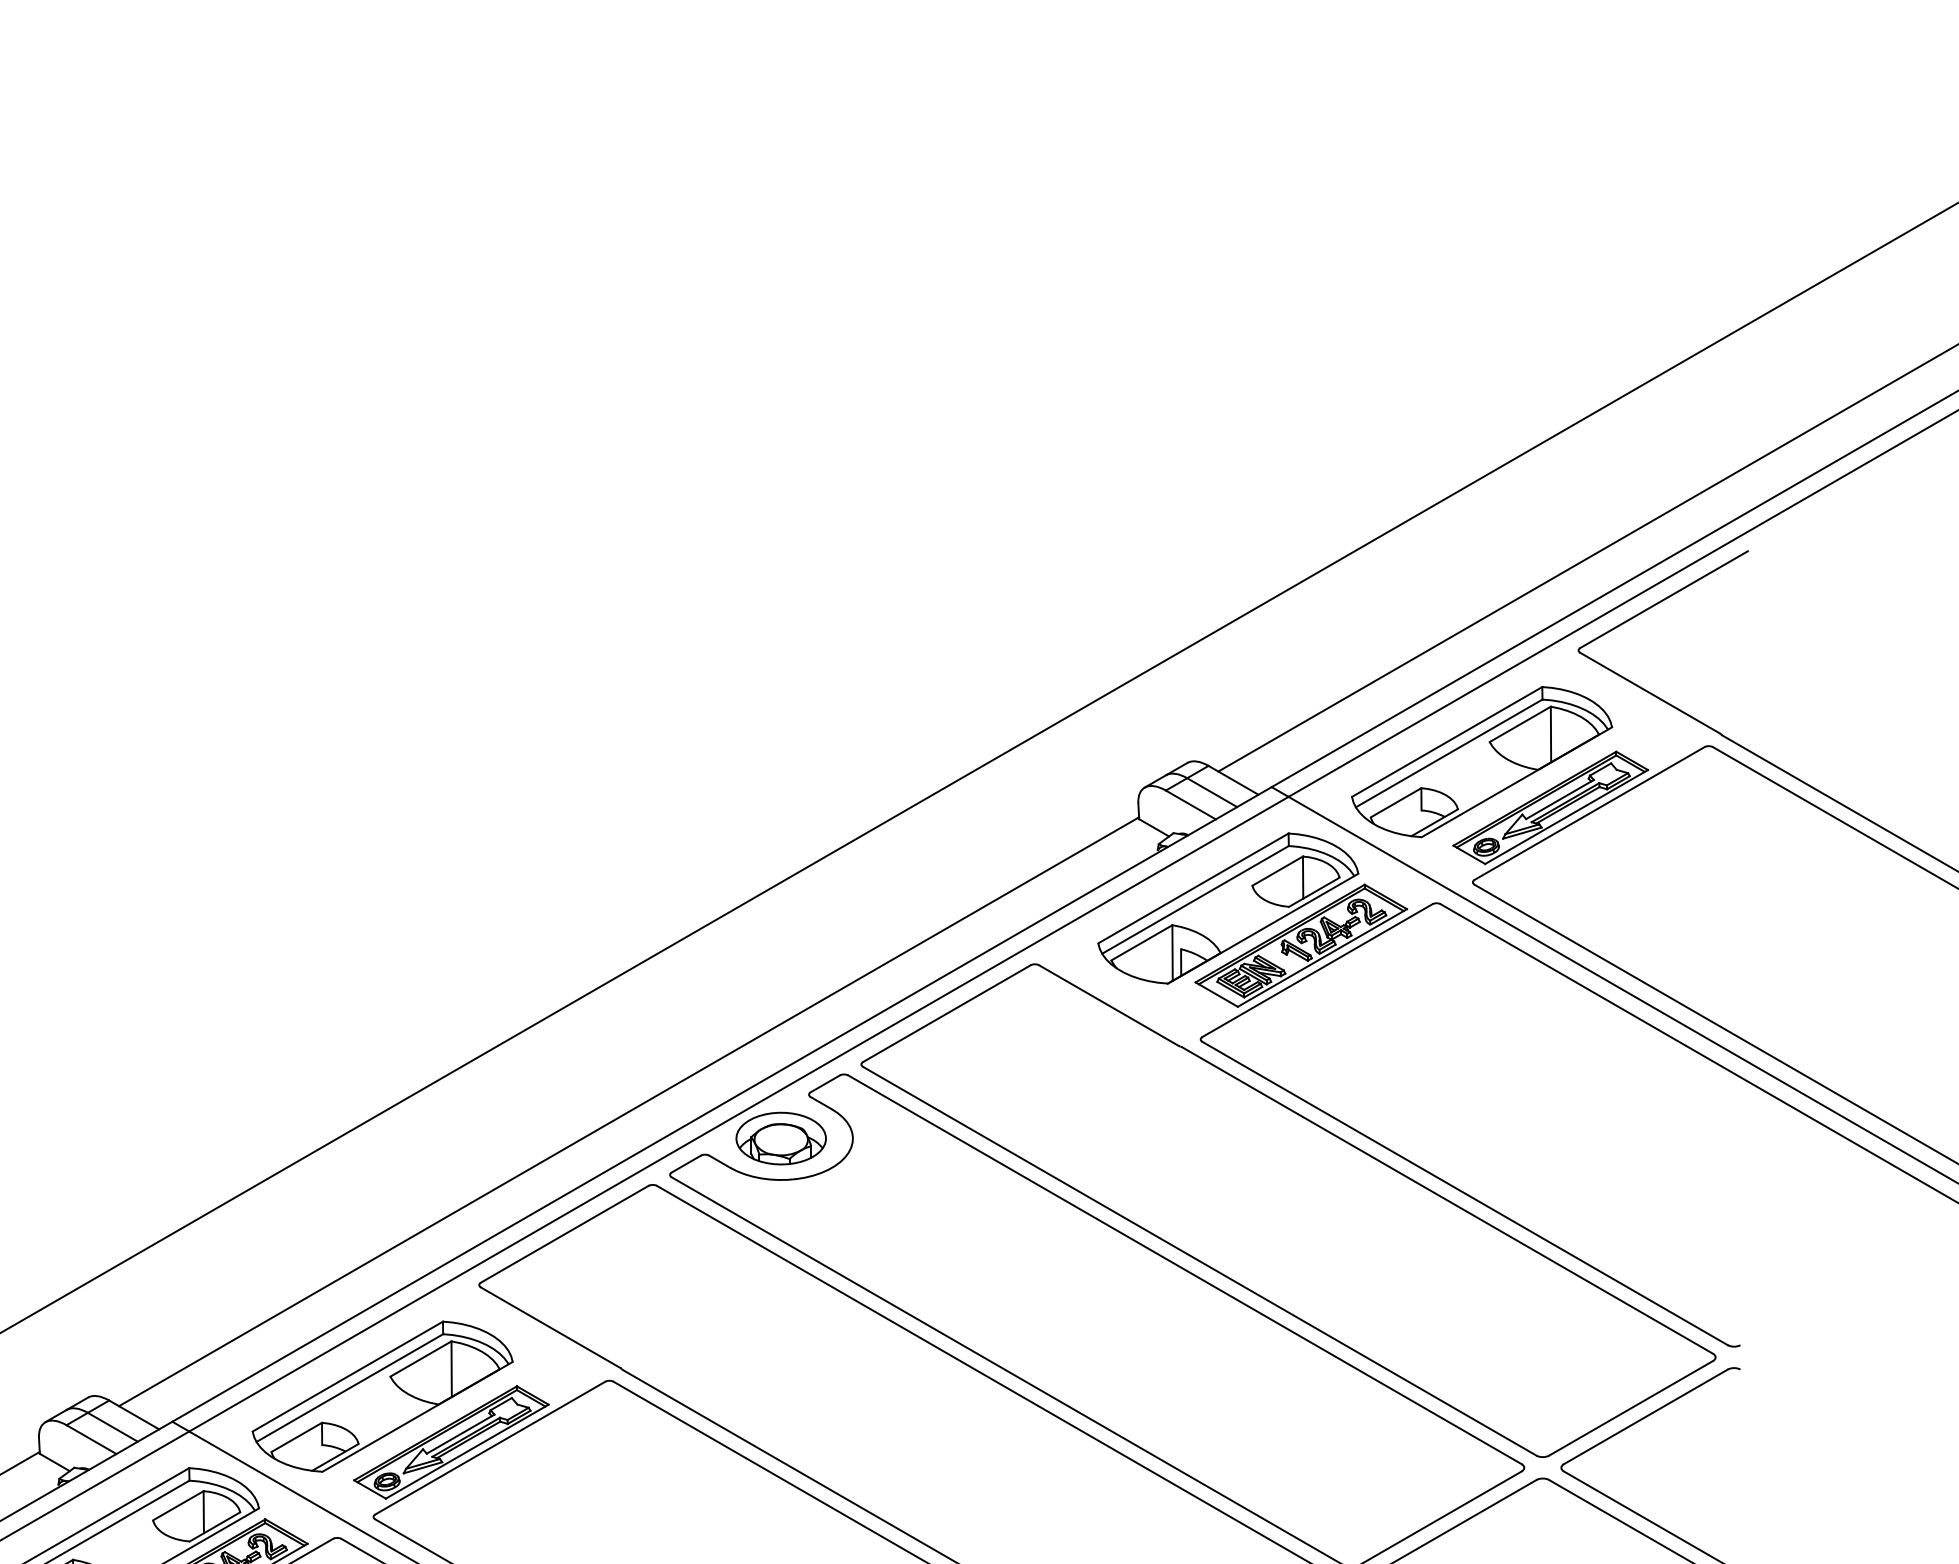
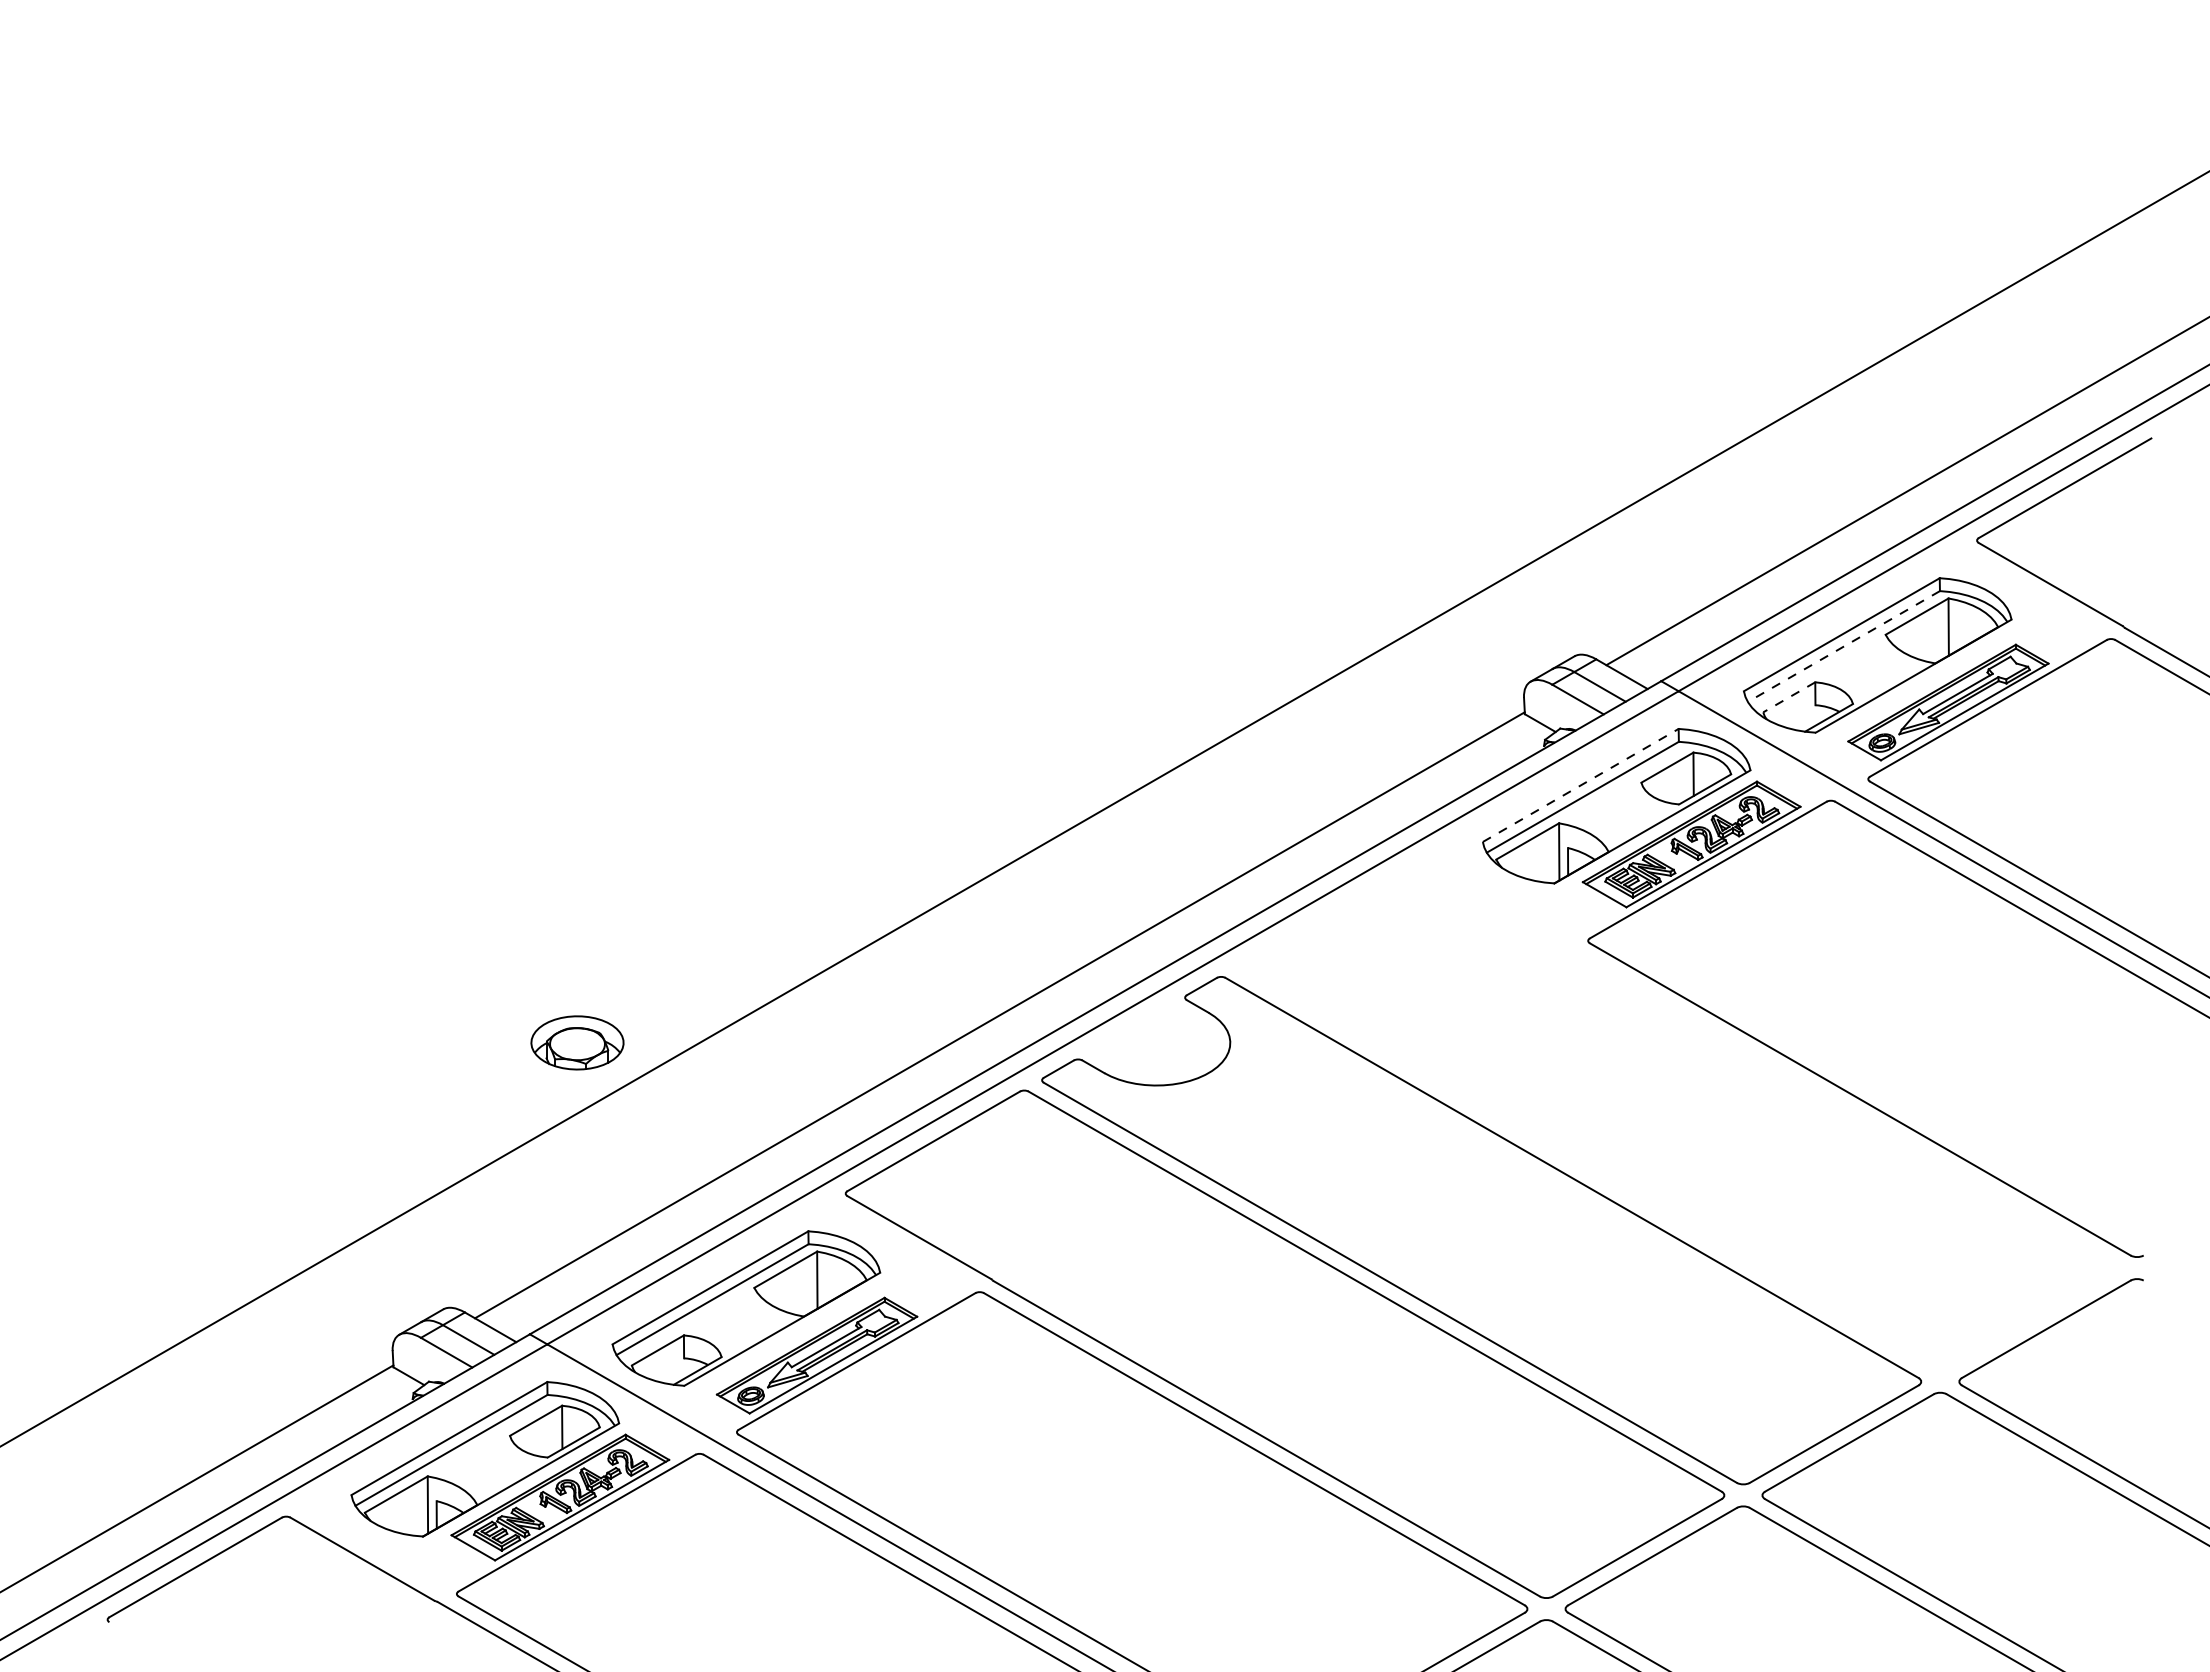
line: (1448, 753) -> (1843, 646), solid -> dashed
line: (1395, 802) -> (1788, 697), solid -> dashed
line: (1194, 888) -> (1581, 785), solid -> dashed
part: (781, 1138) -> (577, 1042), moved
part: (1288, 1210) -> (1678, 1116), removed

